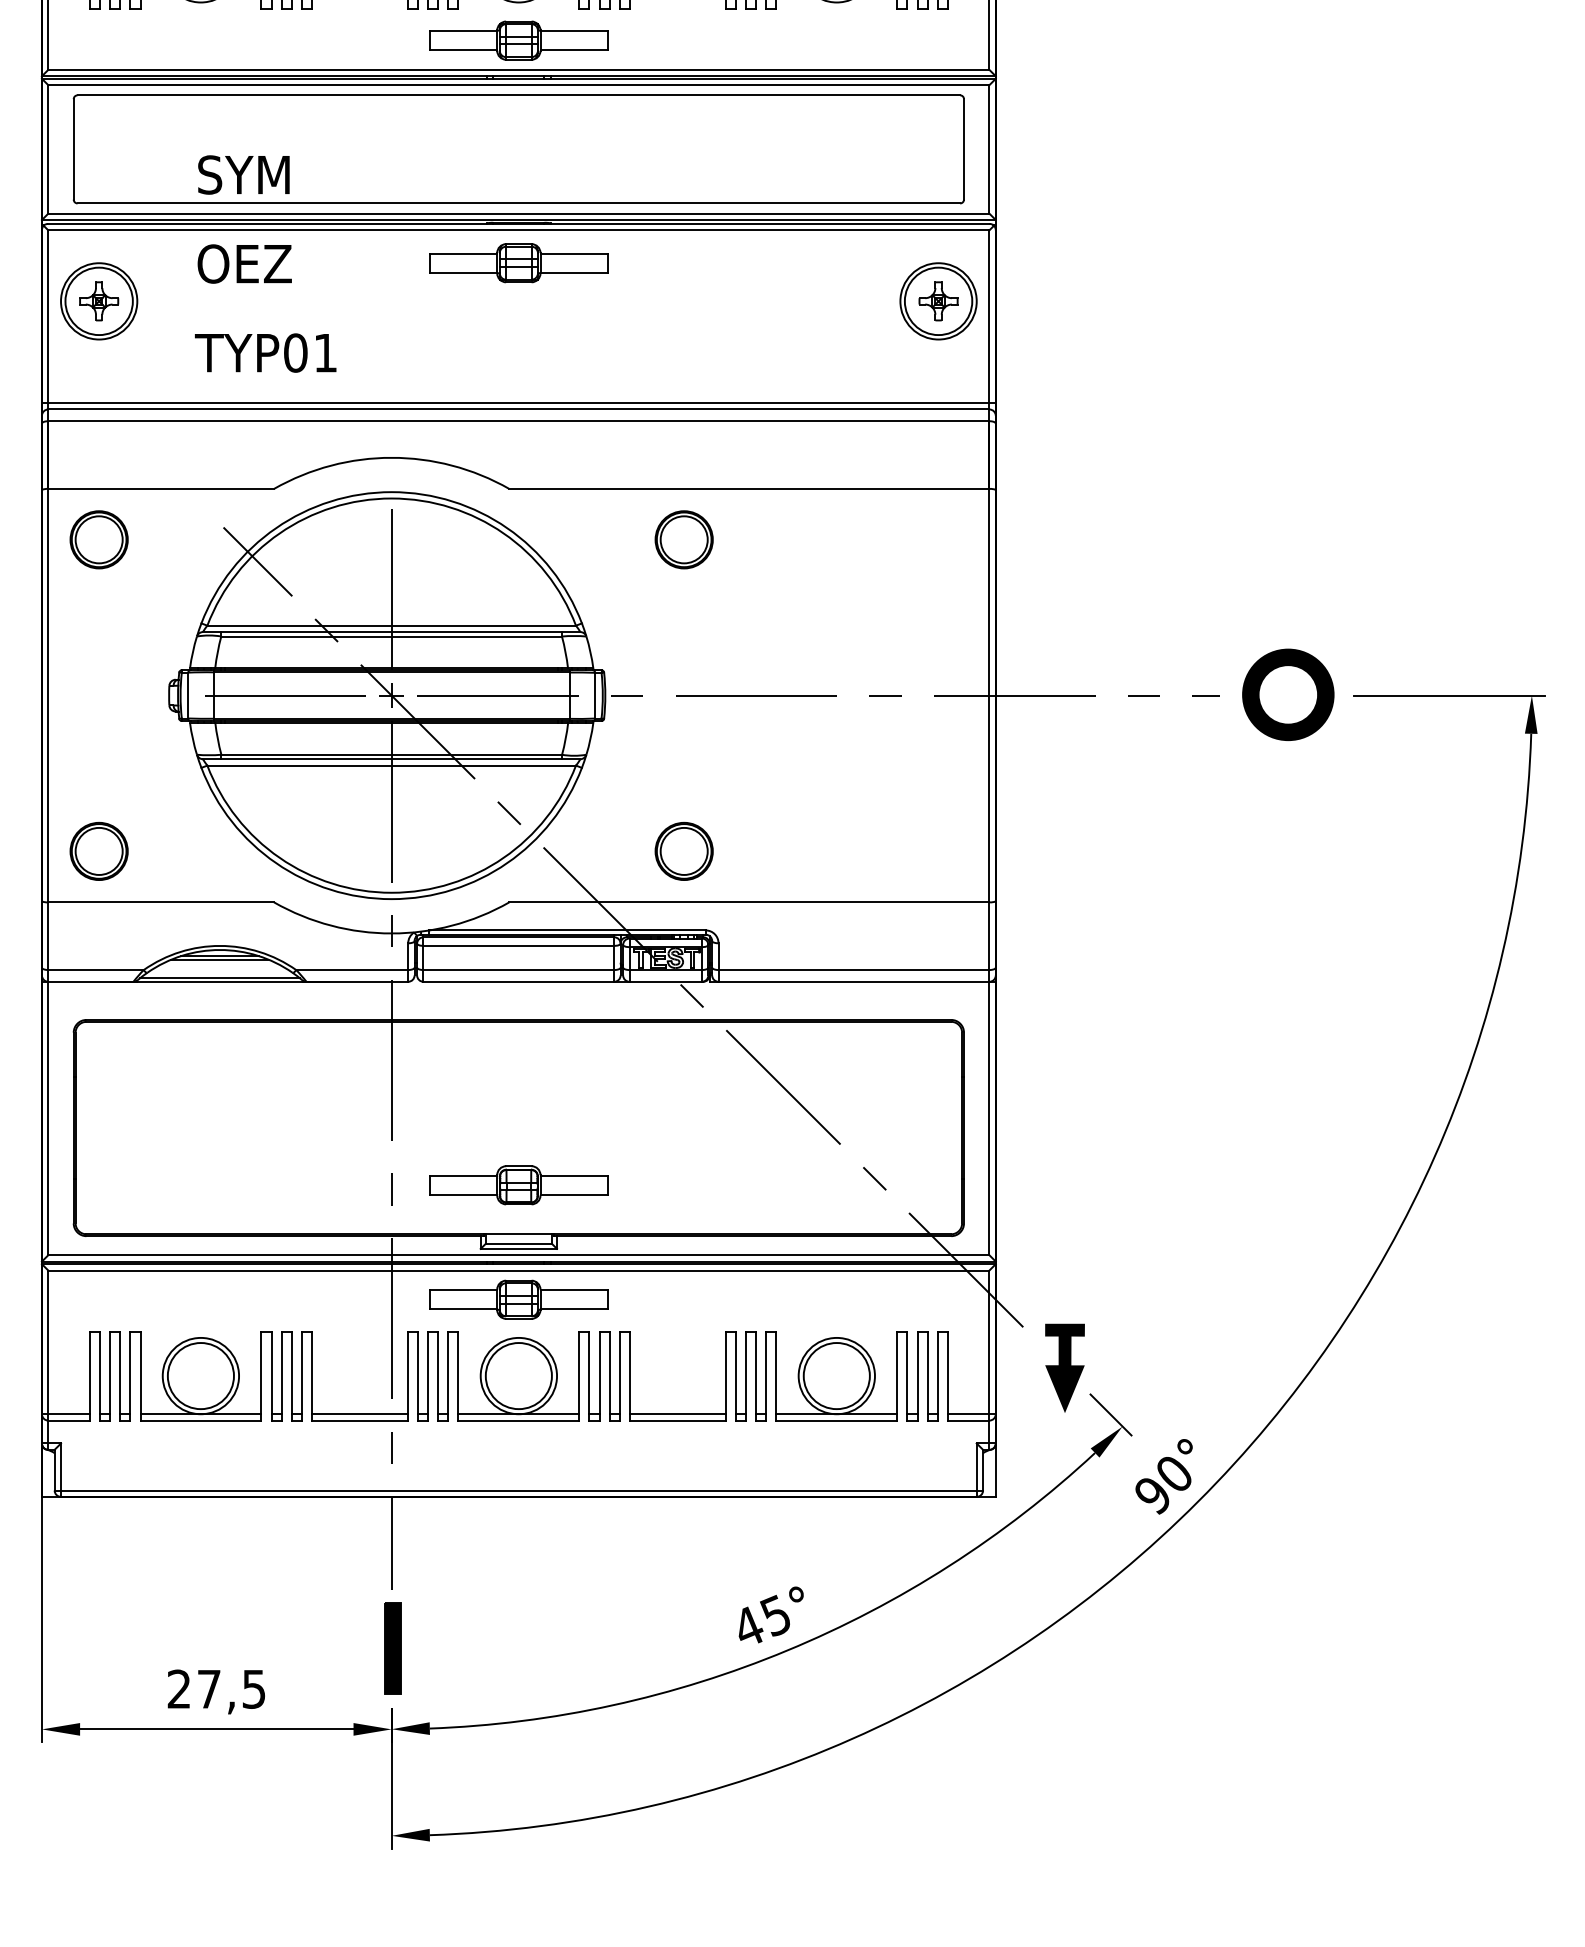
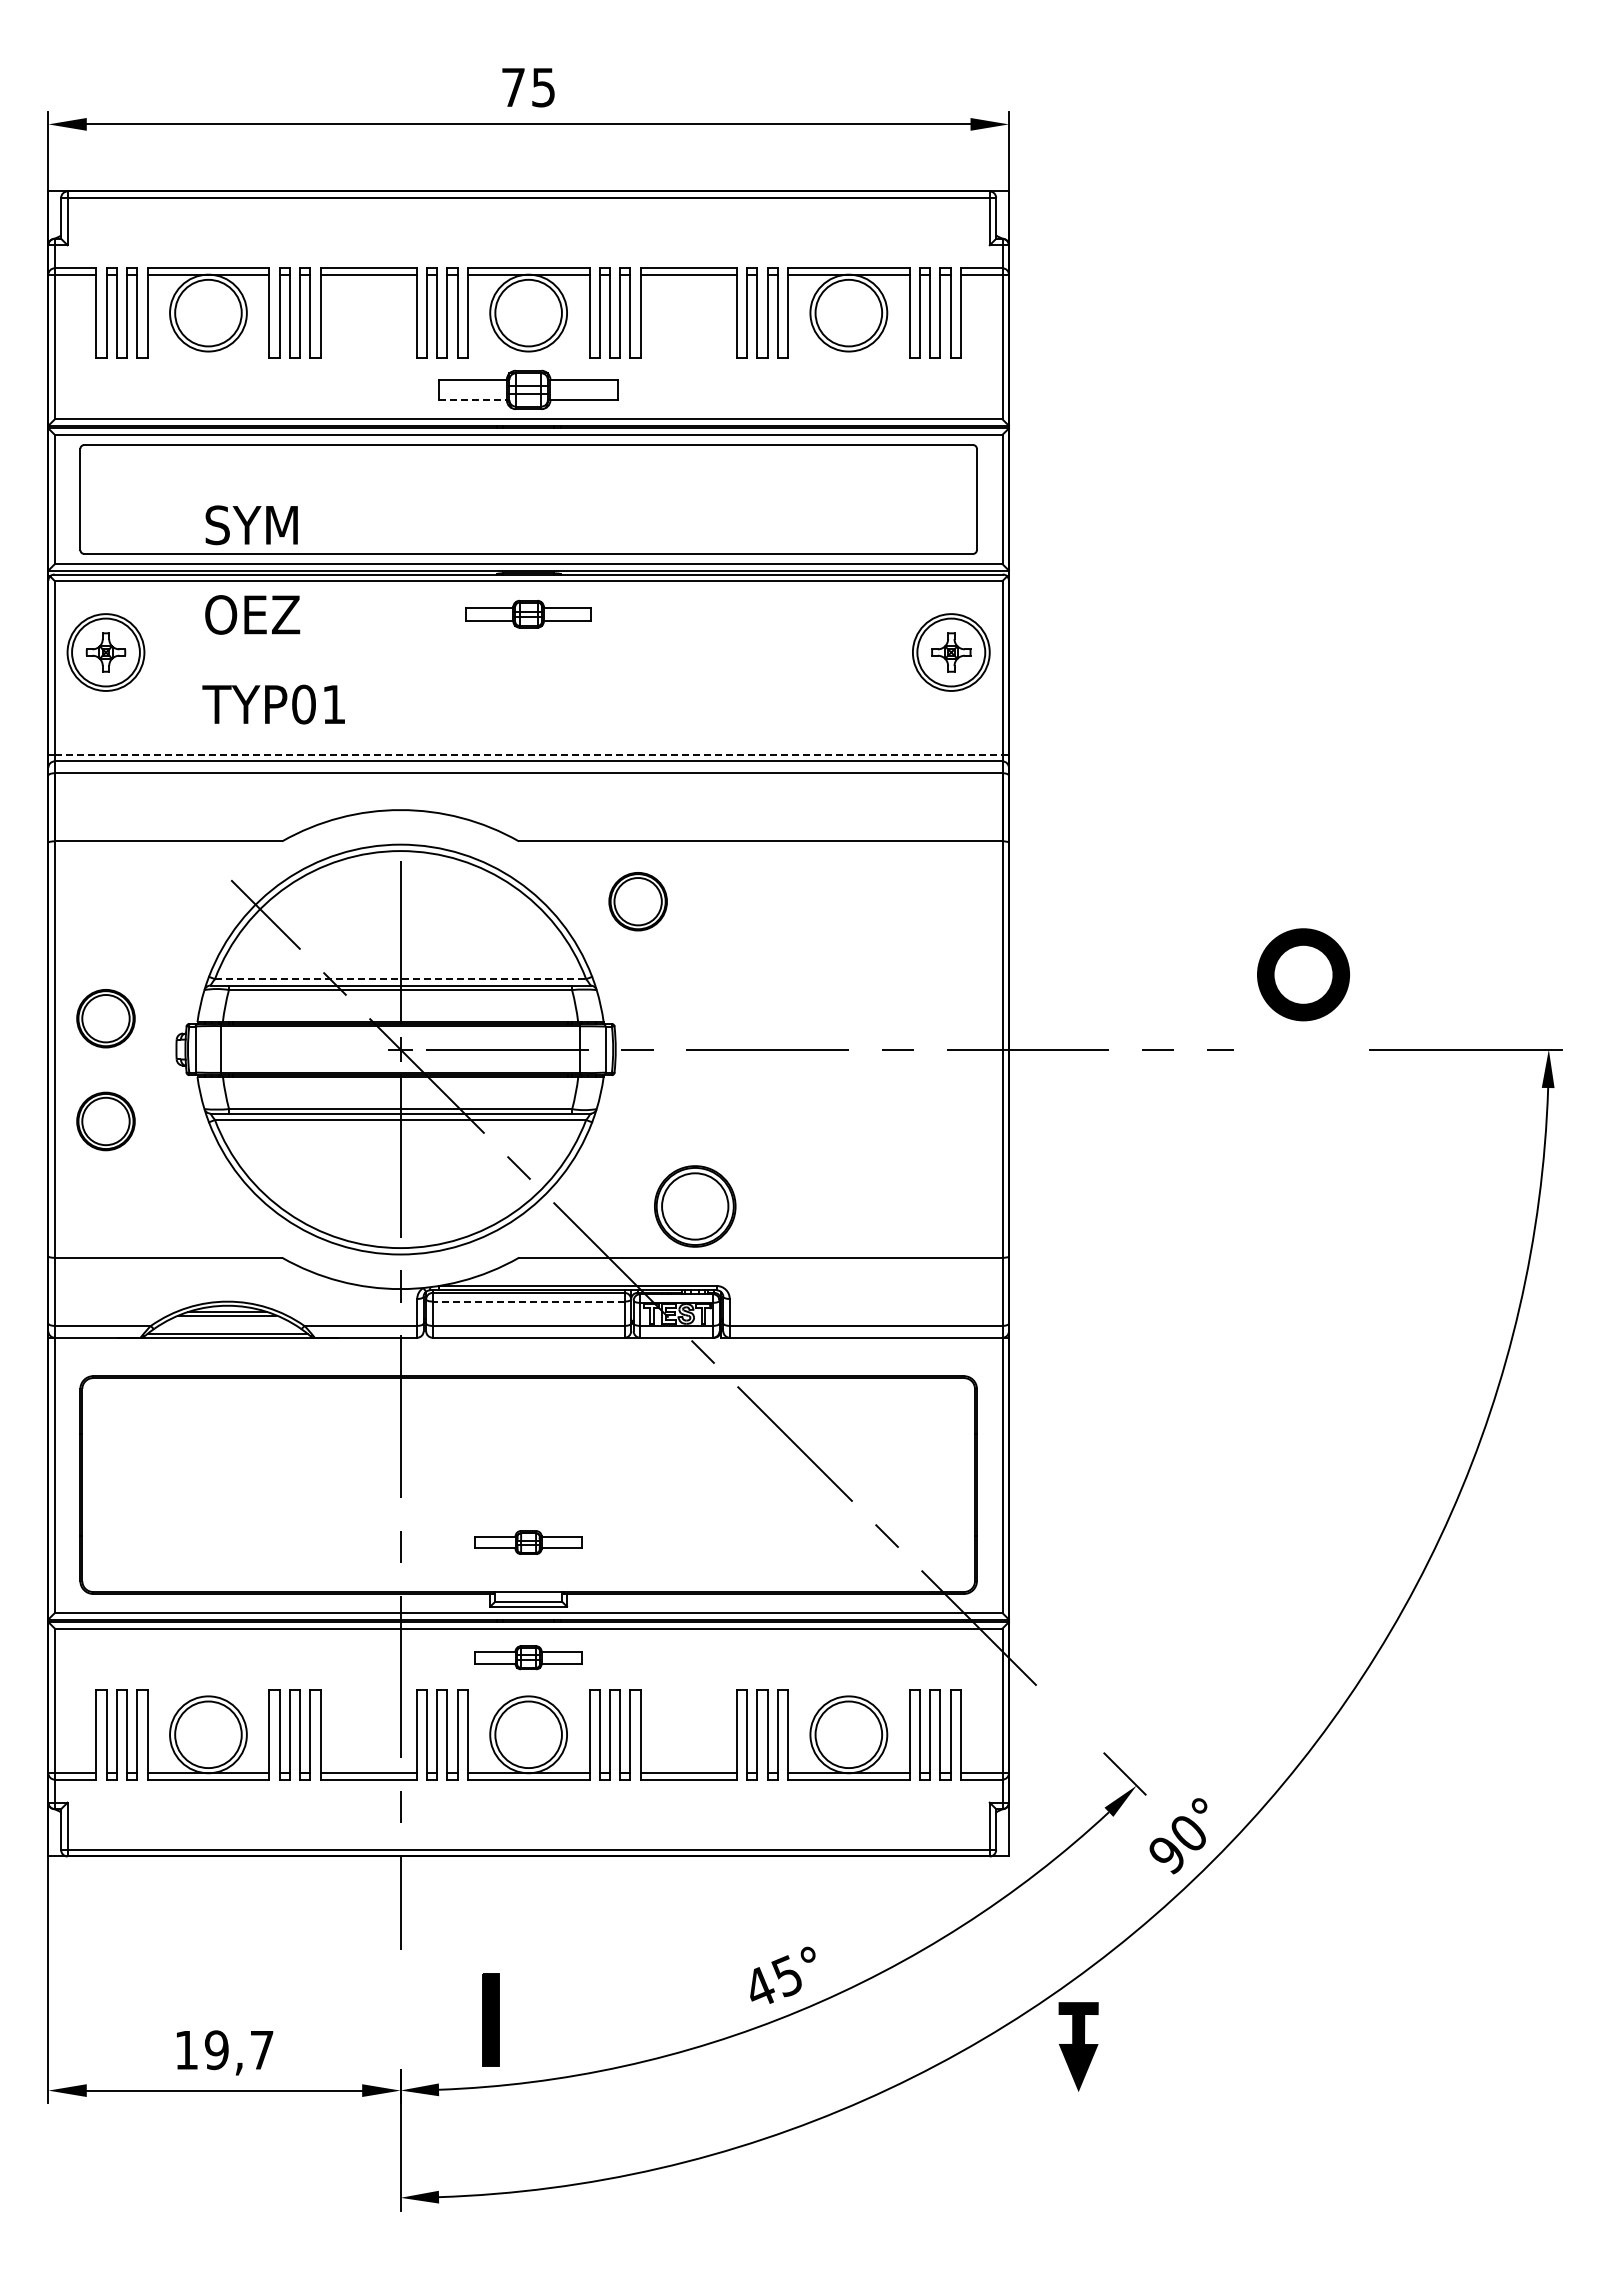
line: (464, 50) -> (473, 399), solid -> dashed
part: (518, 263) -> (528, 614), size x0.7
line: (518, 403) -> (528, 755), solid -> dashed
part: (98, 539) -> (105, 1018), moved
part: (683, 539) -> (637, 901), moved
line: (391, 626) -> (400, 979), solid -> dashed
part: (1288, 694) -> (1303, 974), moved
line: (273, 695) -> (281, 1049), removed
part: (98, 851) -> (105, 1121), moved
part: (683, 851) -> (694, 1206), size x1.4
line: (518, 945) -> (528, 1301), solid -> dashed
part: (518, 1185) -> (528, 1542), size x0.6
part: (518, 1299) -> (528, 1657), size x0.6
part: (1064, 1367) -> (1078, 2046), moved
part: (392, 1647) -> (490, 2019), moved
text: (216, 1689) -> (224, 2050), 27,5 -> 19,7

